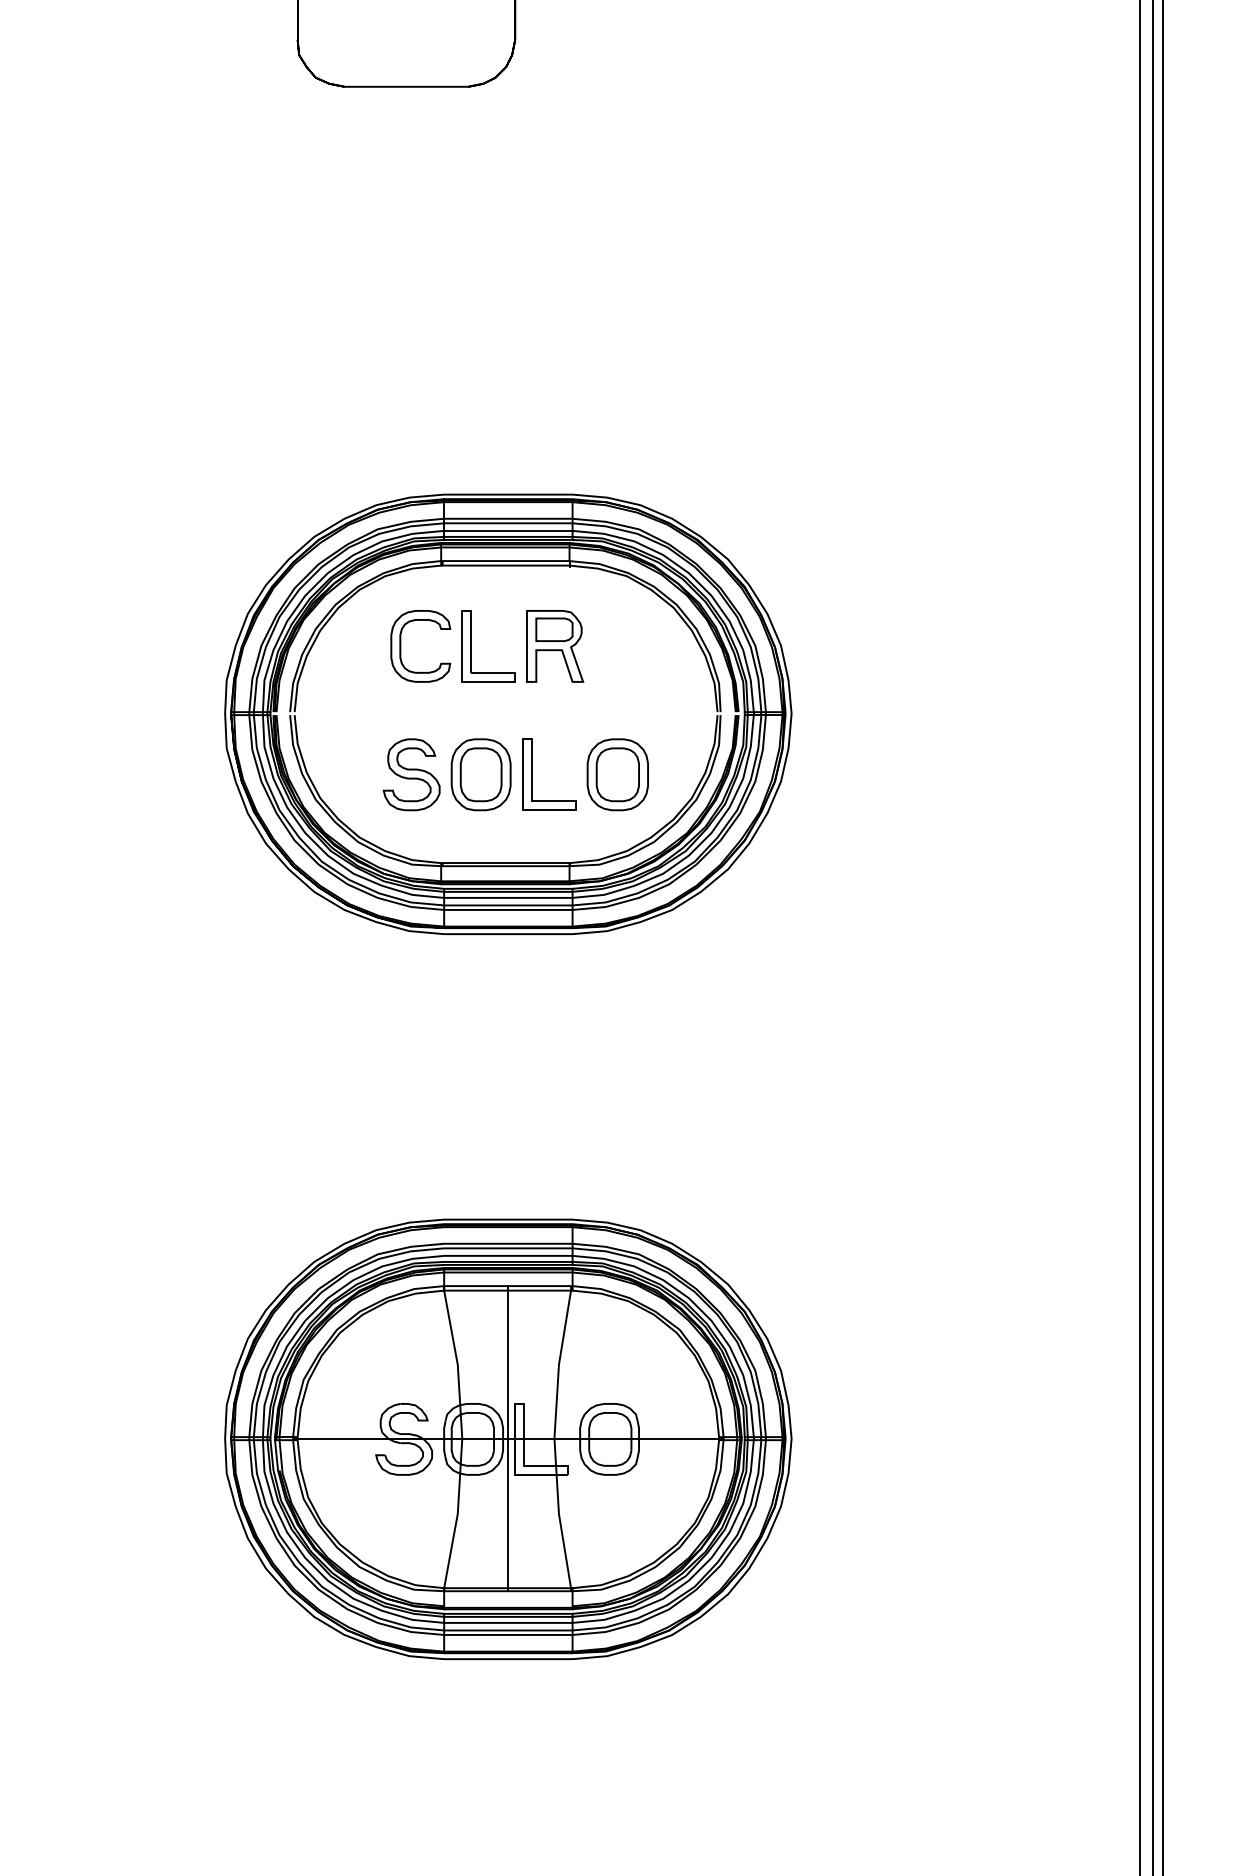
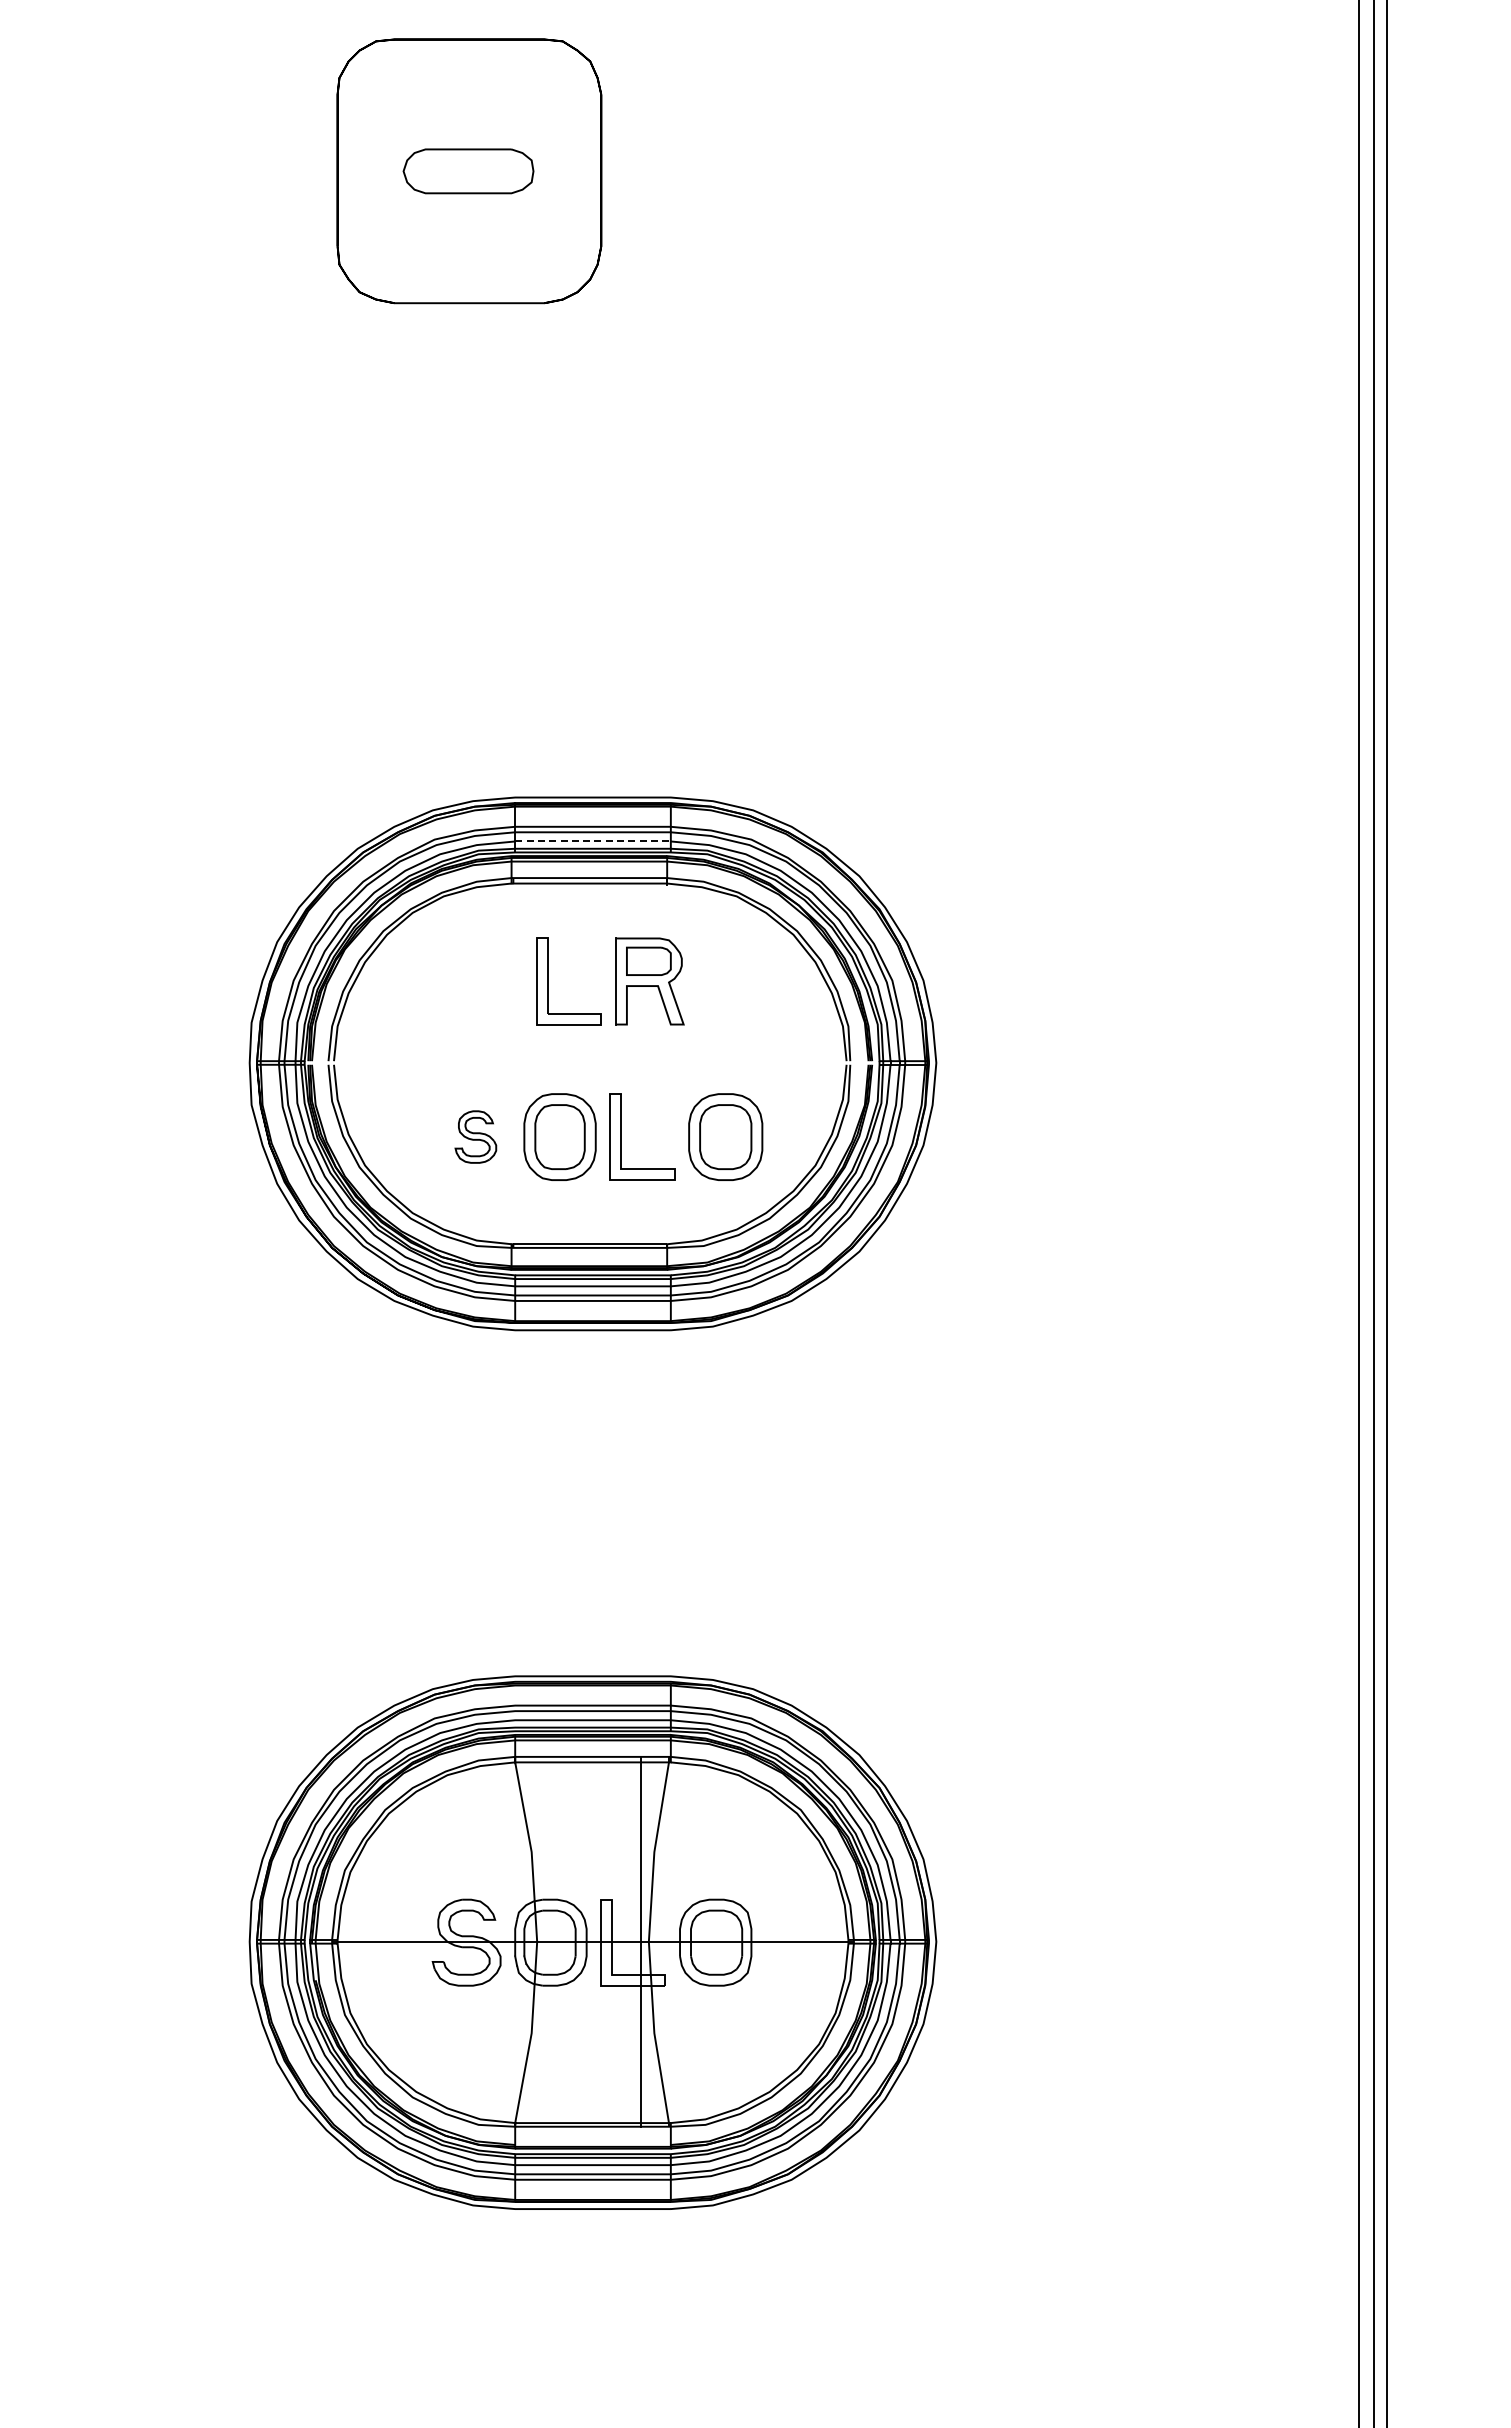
line: (508, 530) -> (593, 841), solid -> dashed
part: (400, 646) -> (462, 981), removed
part: (411, 774) -> (475, 1136), size x0.6
line: (507, 1438) -> (641, 1941), moved

